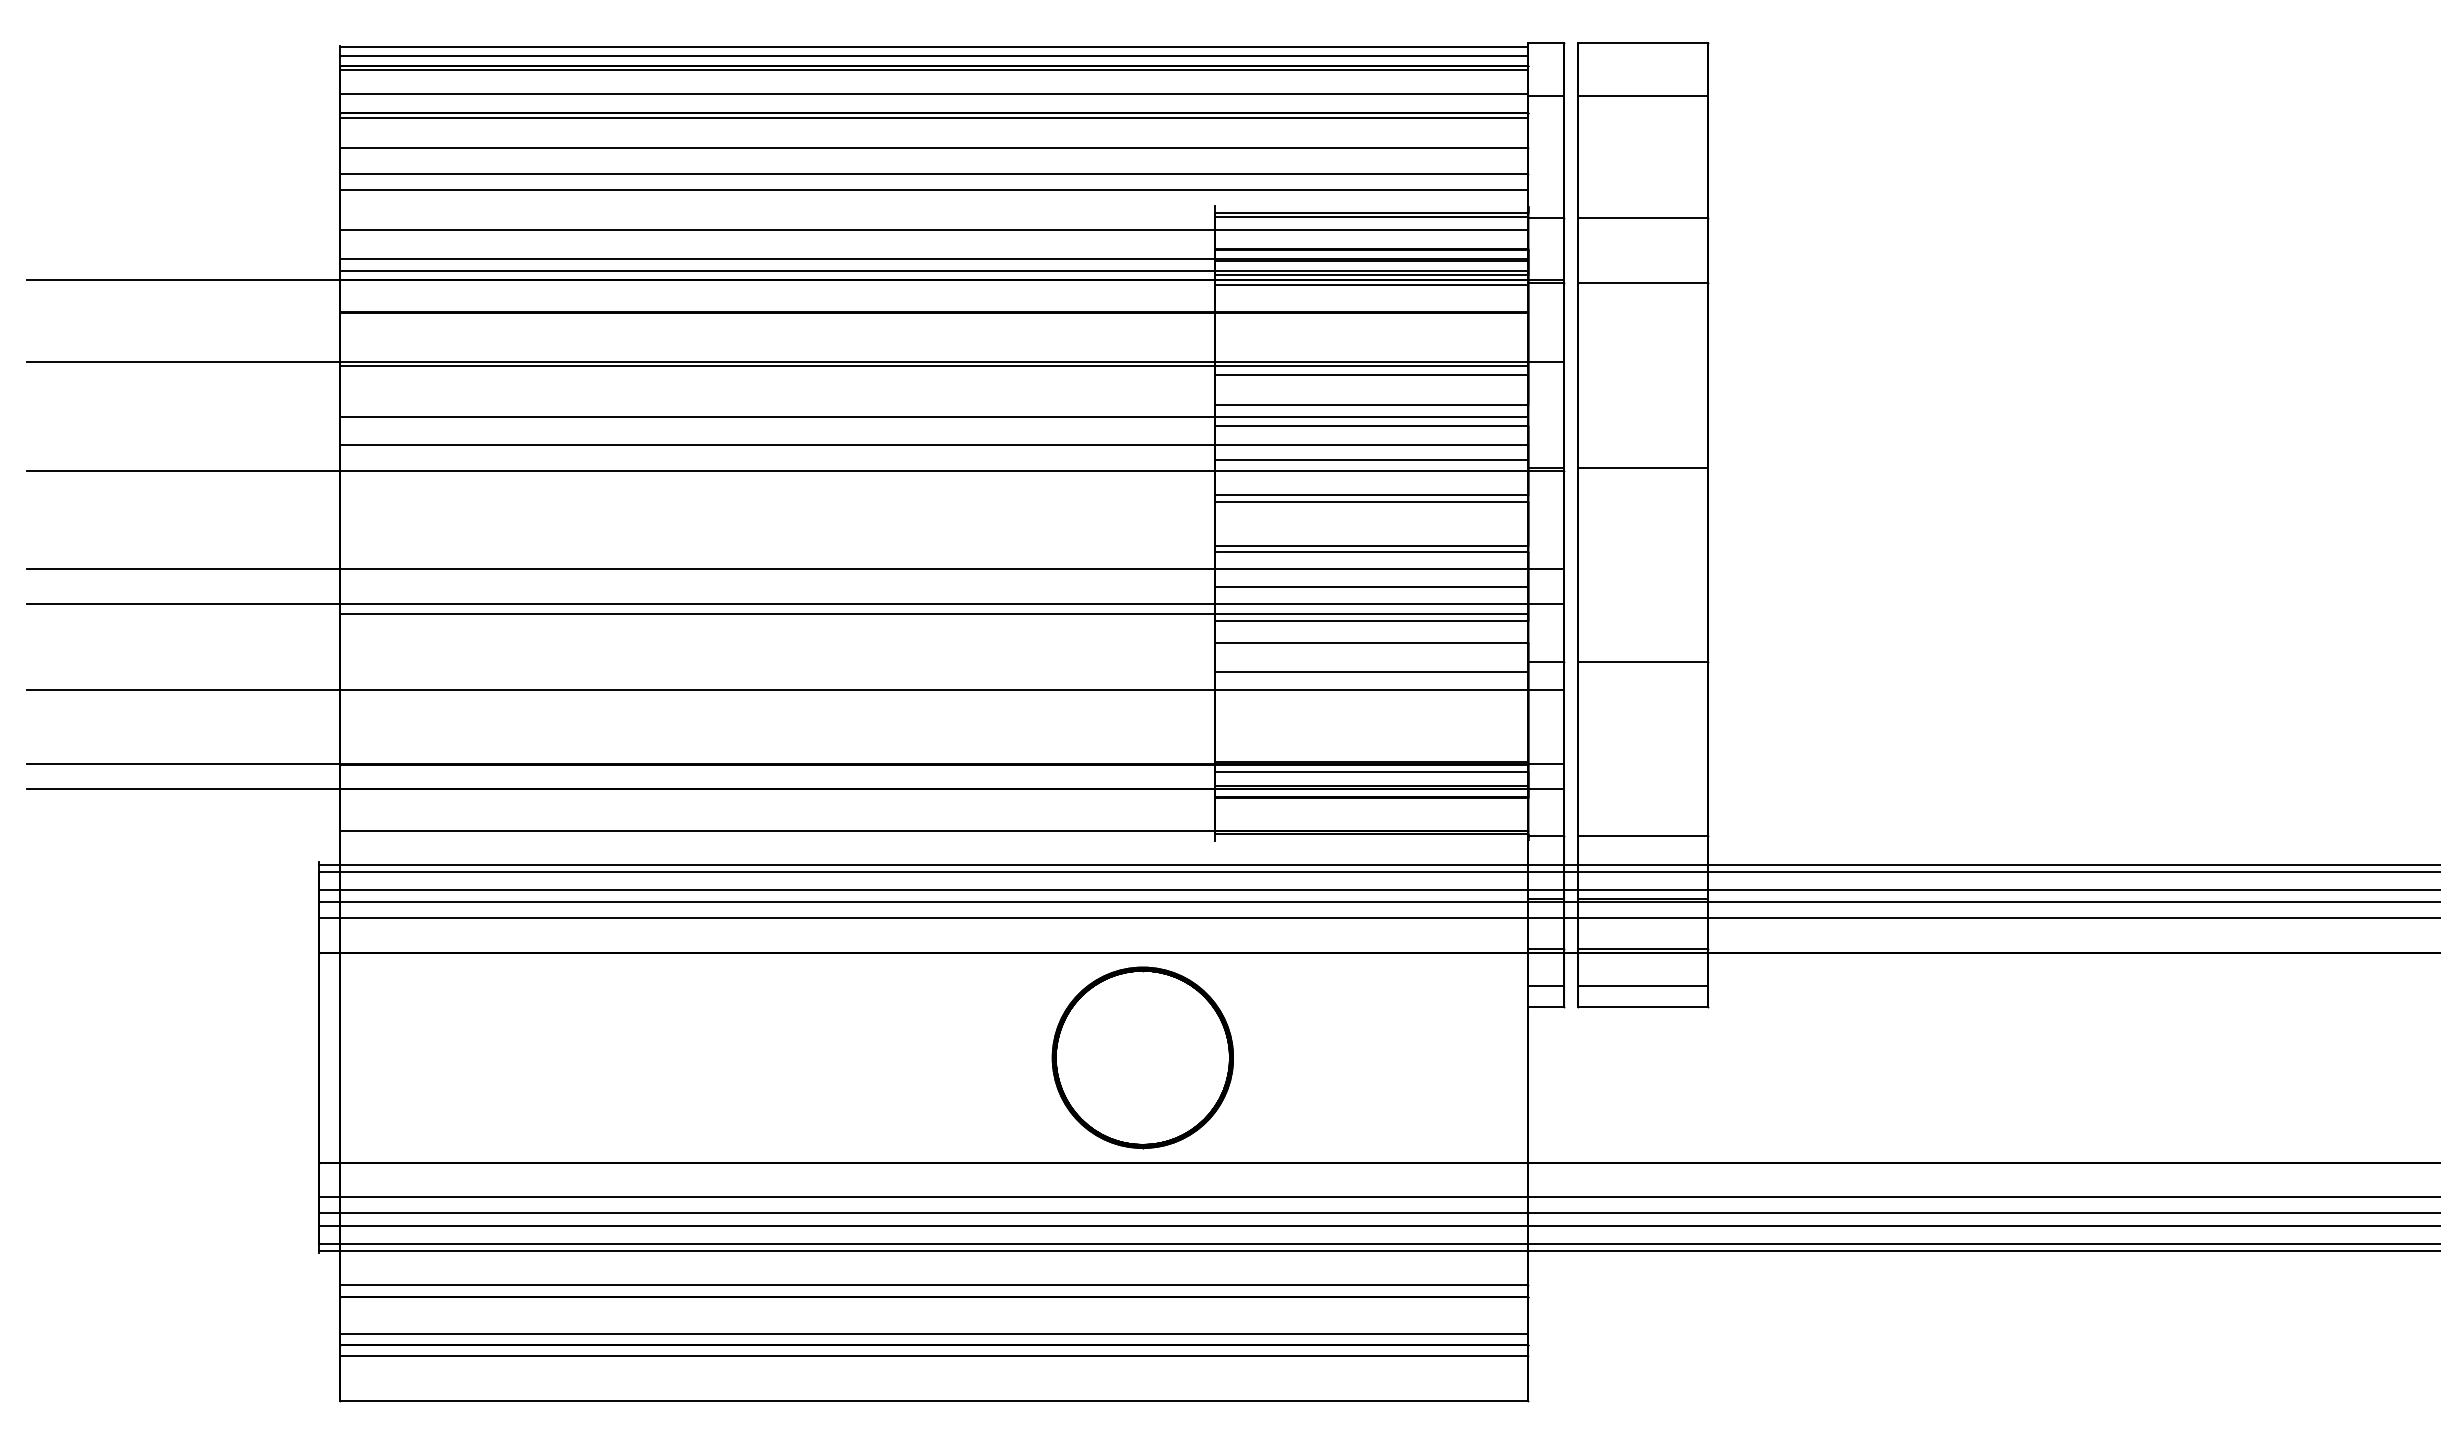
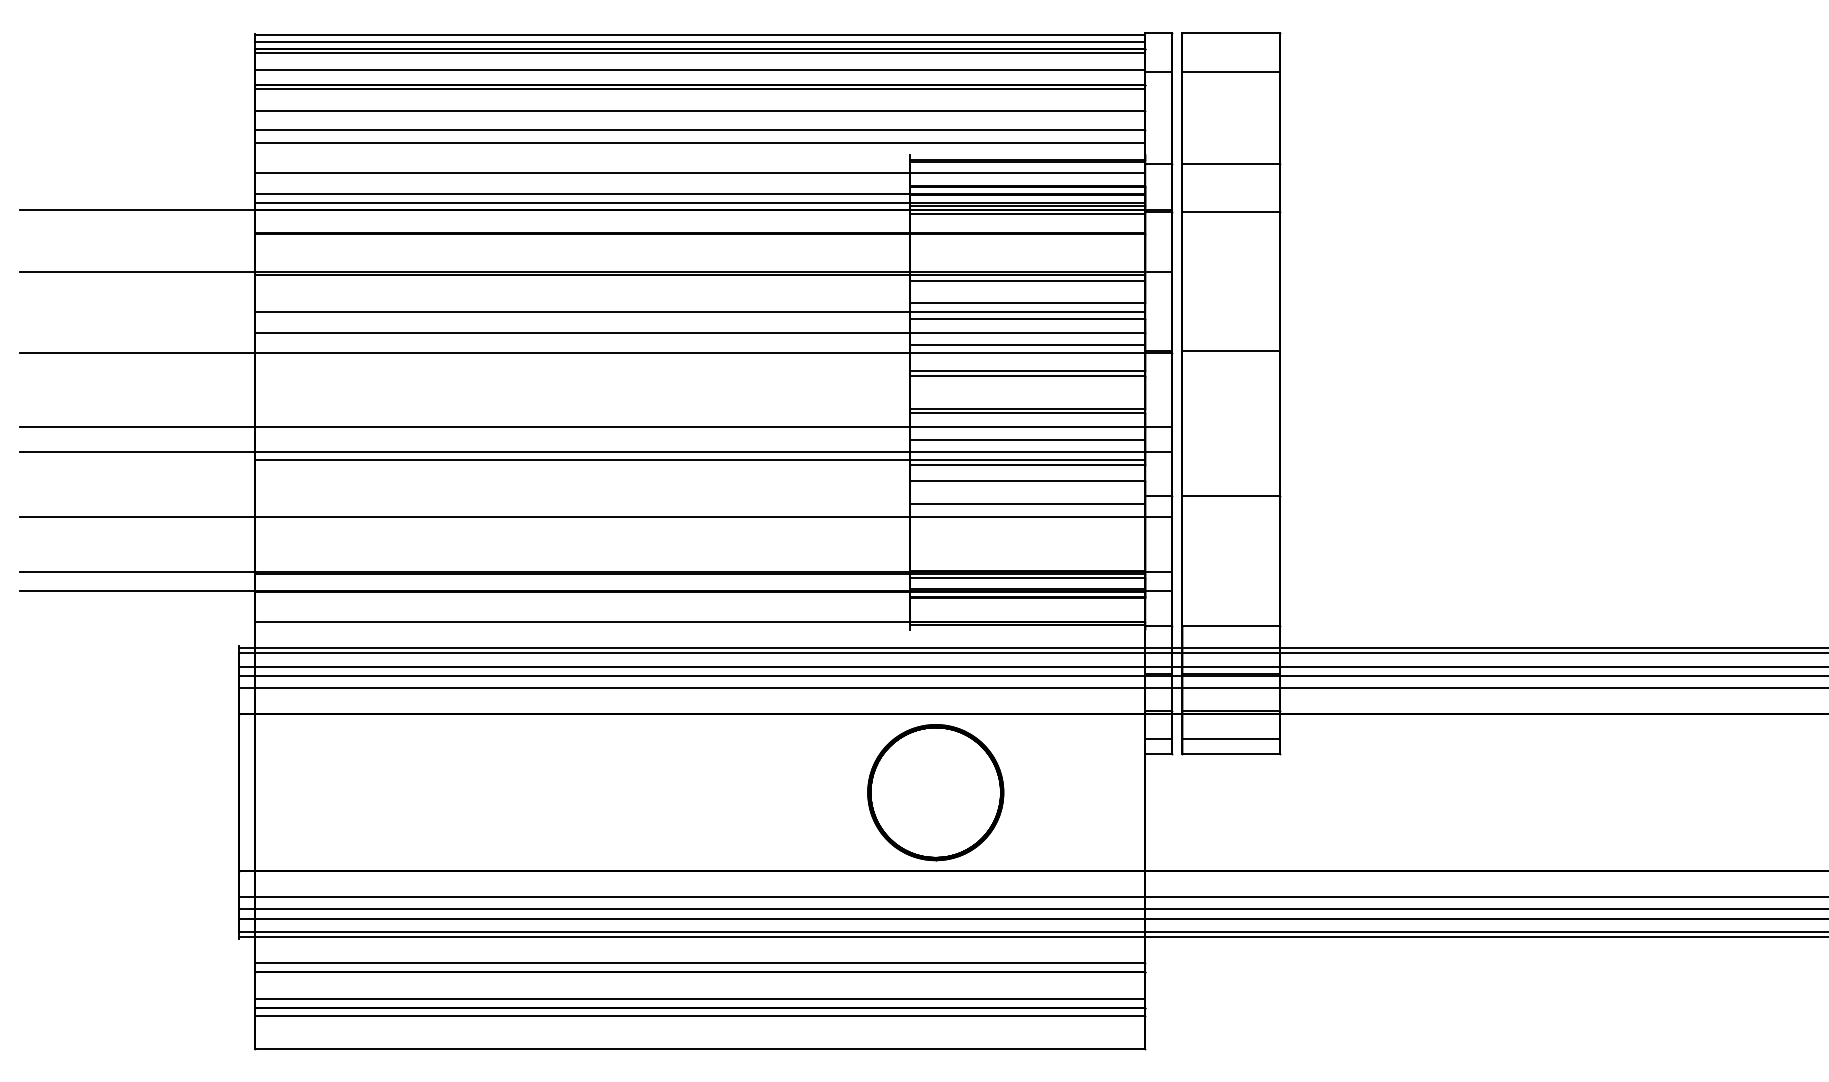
part: (1142, 1057) -> (935, 792), moved

